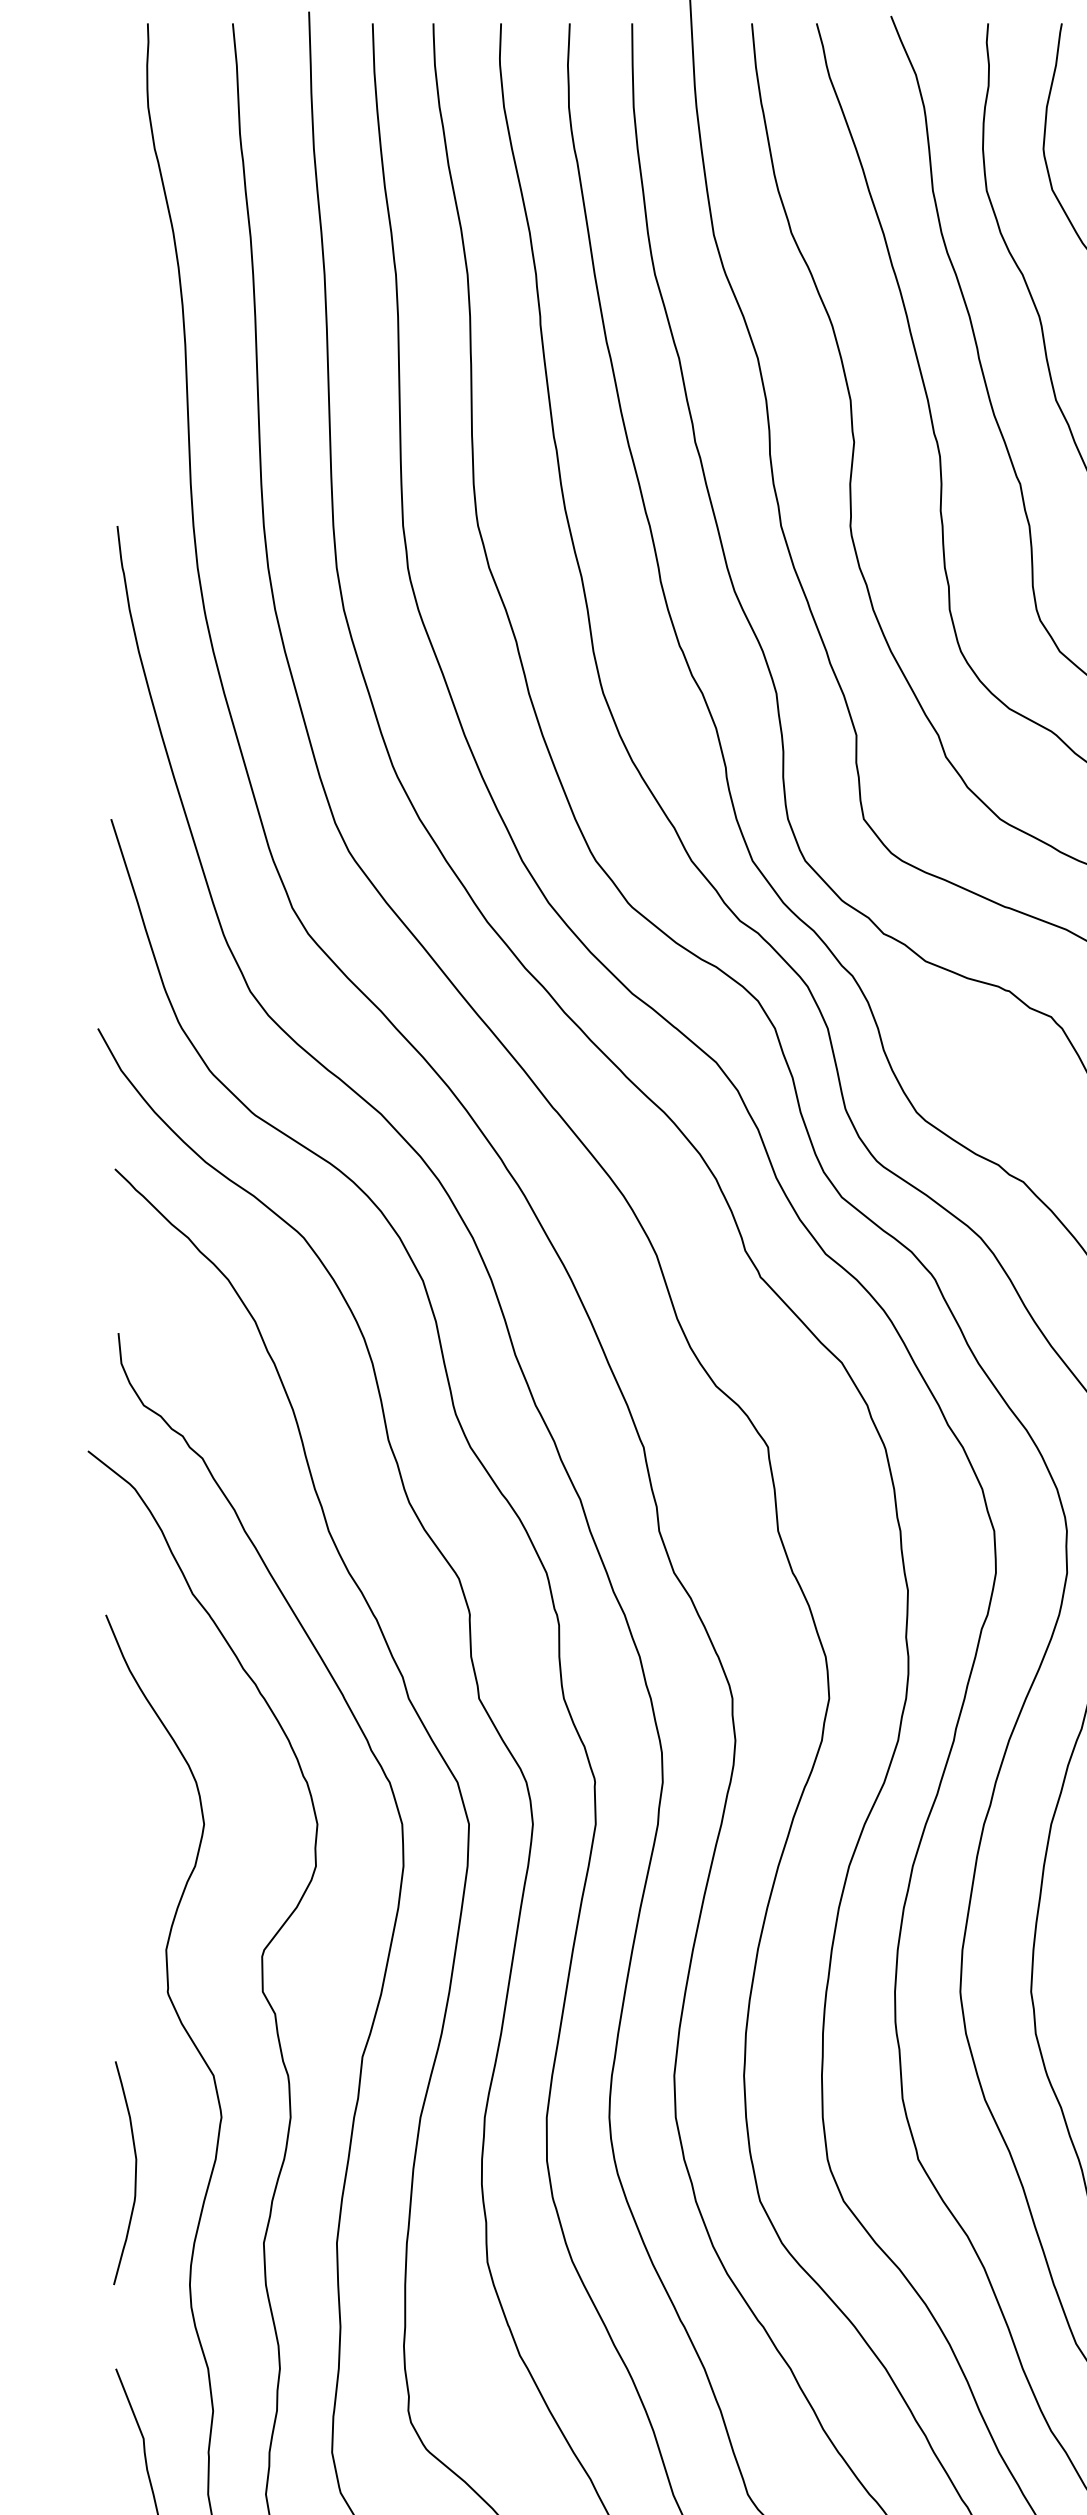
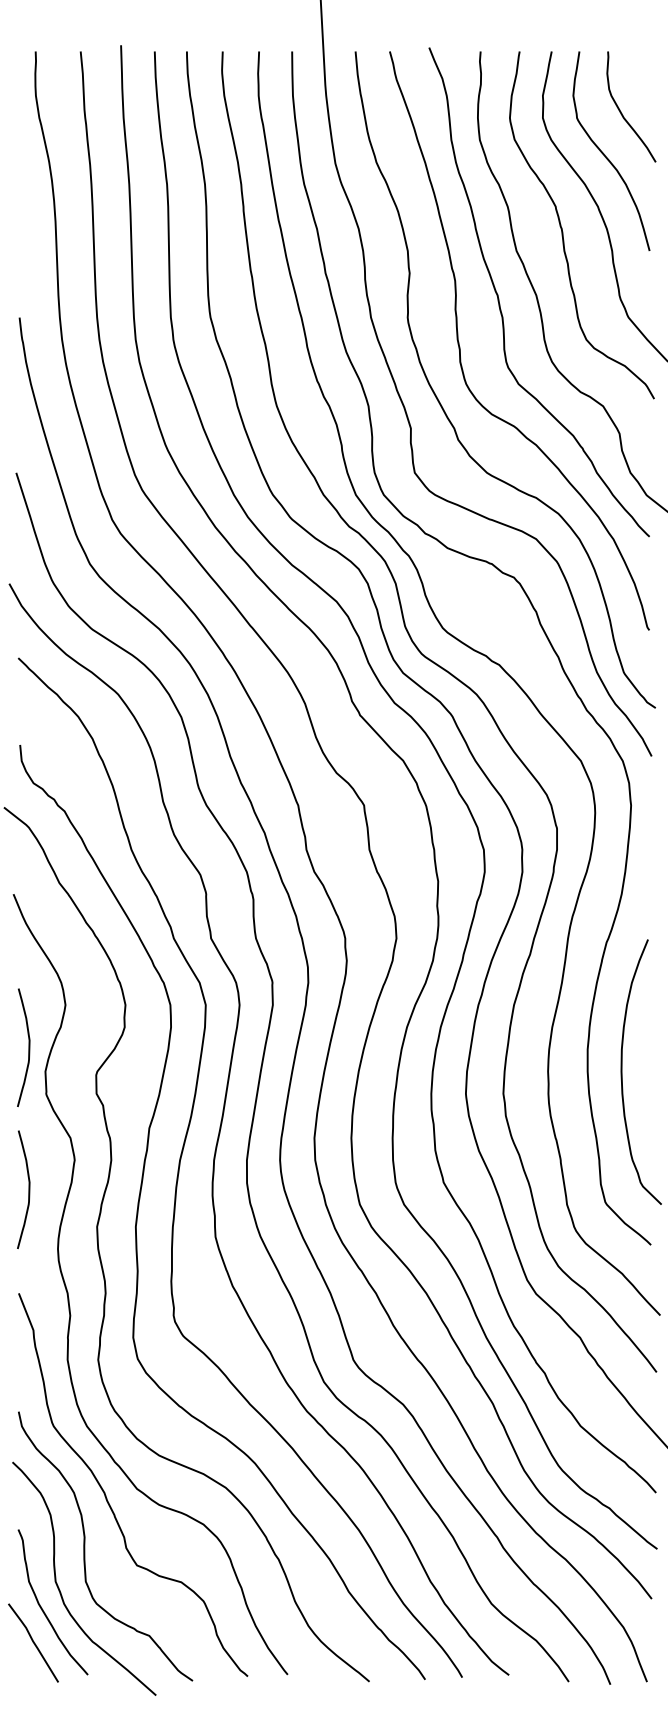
curve: (134, 1904) -> (28, 1047), added

